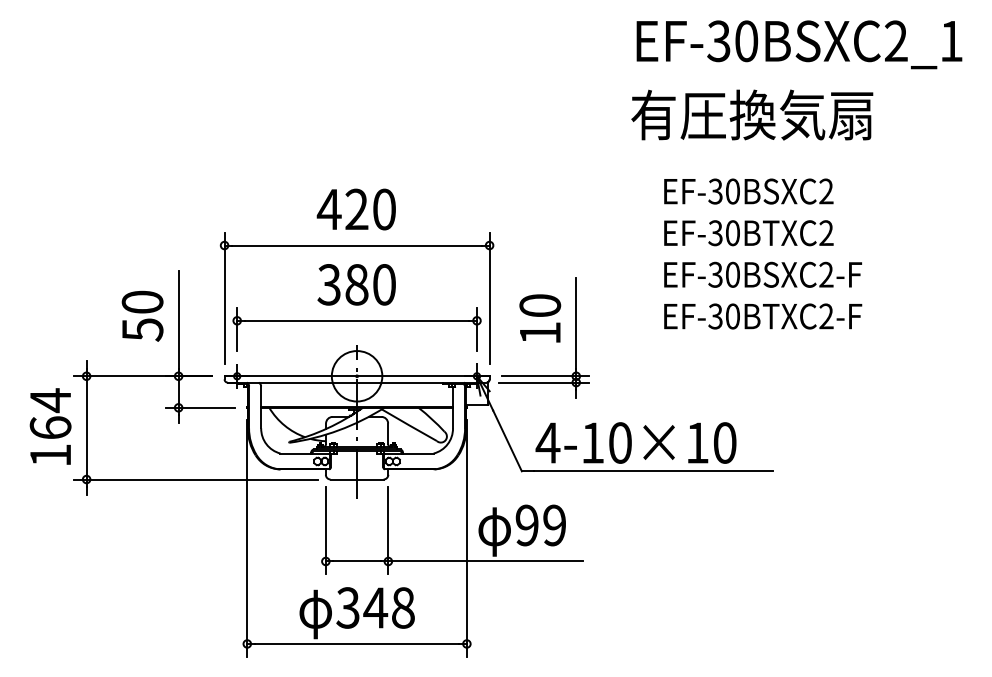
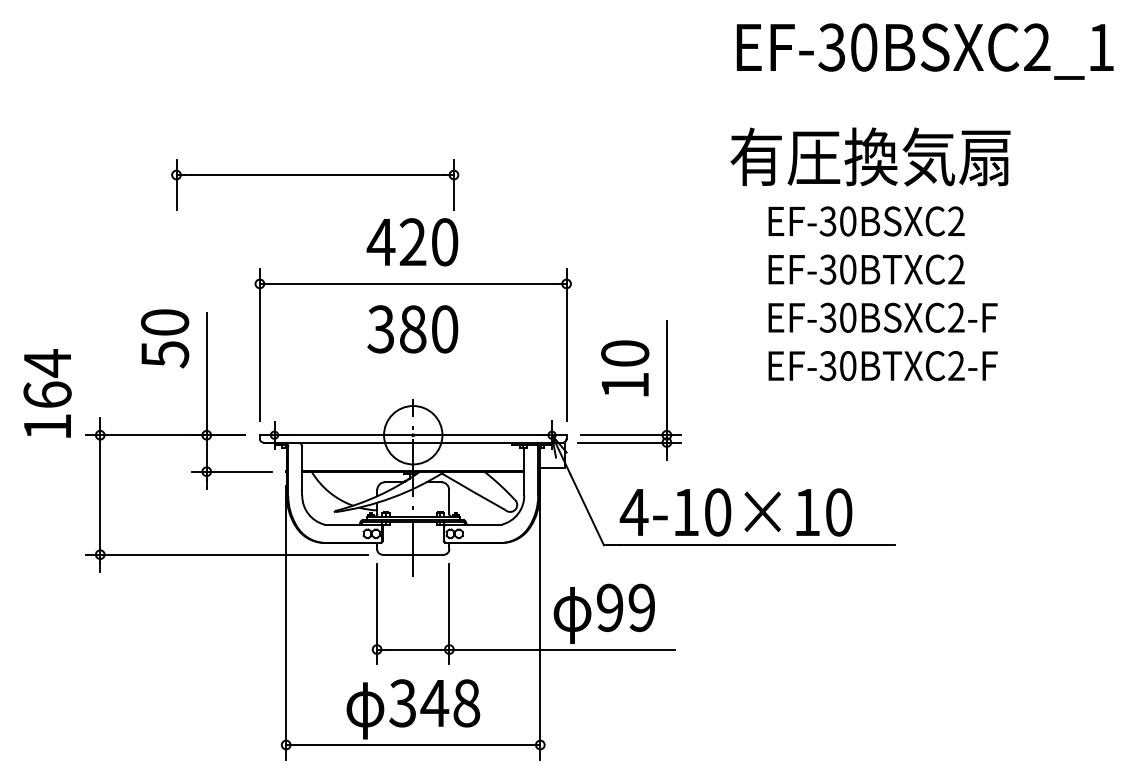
text: (752, 114) -> (870, 156), moved
text: (143, 316) -> (165, 338), moved
part: (357, 321) -> (315, 175), moved
text: (50, 426) -> (47, 393), moved

